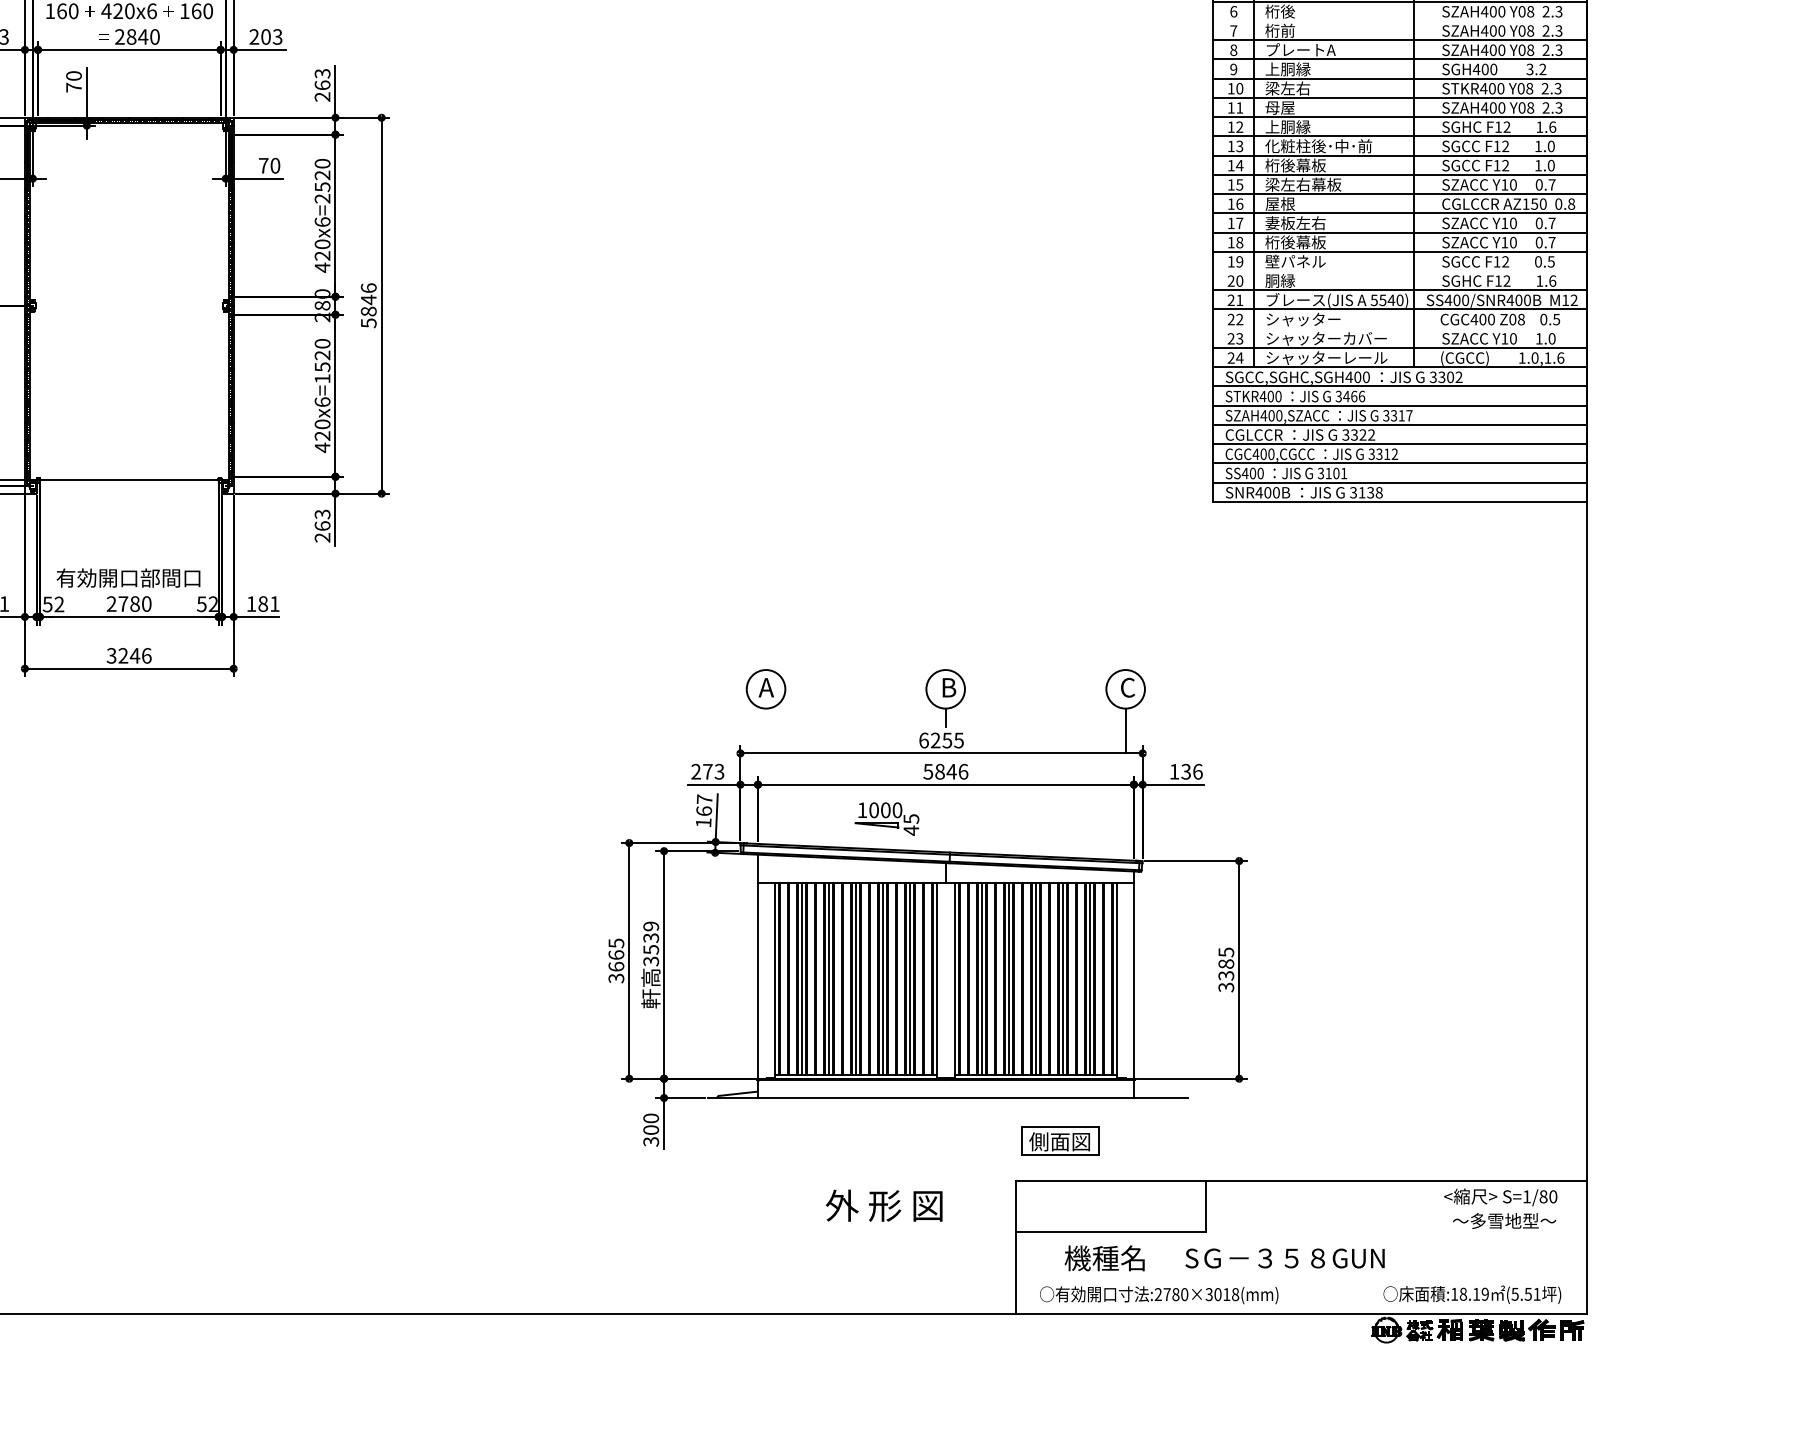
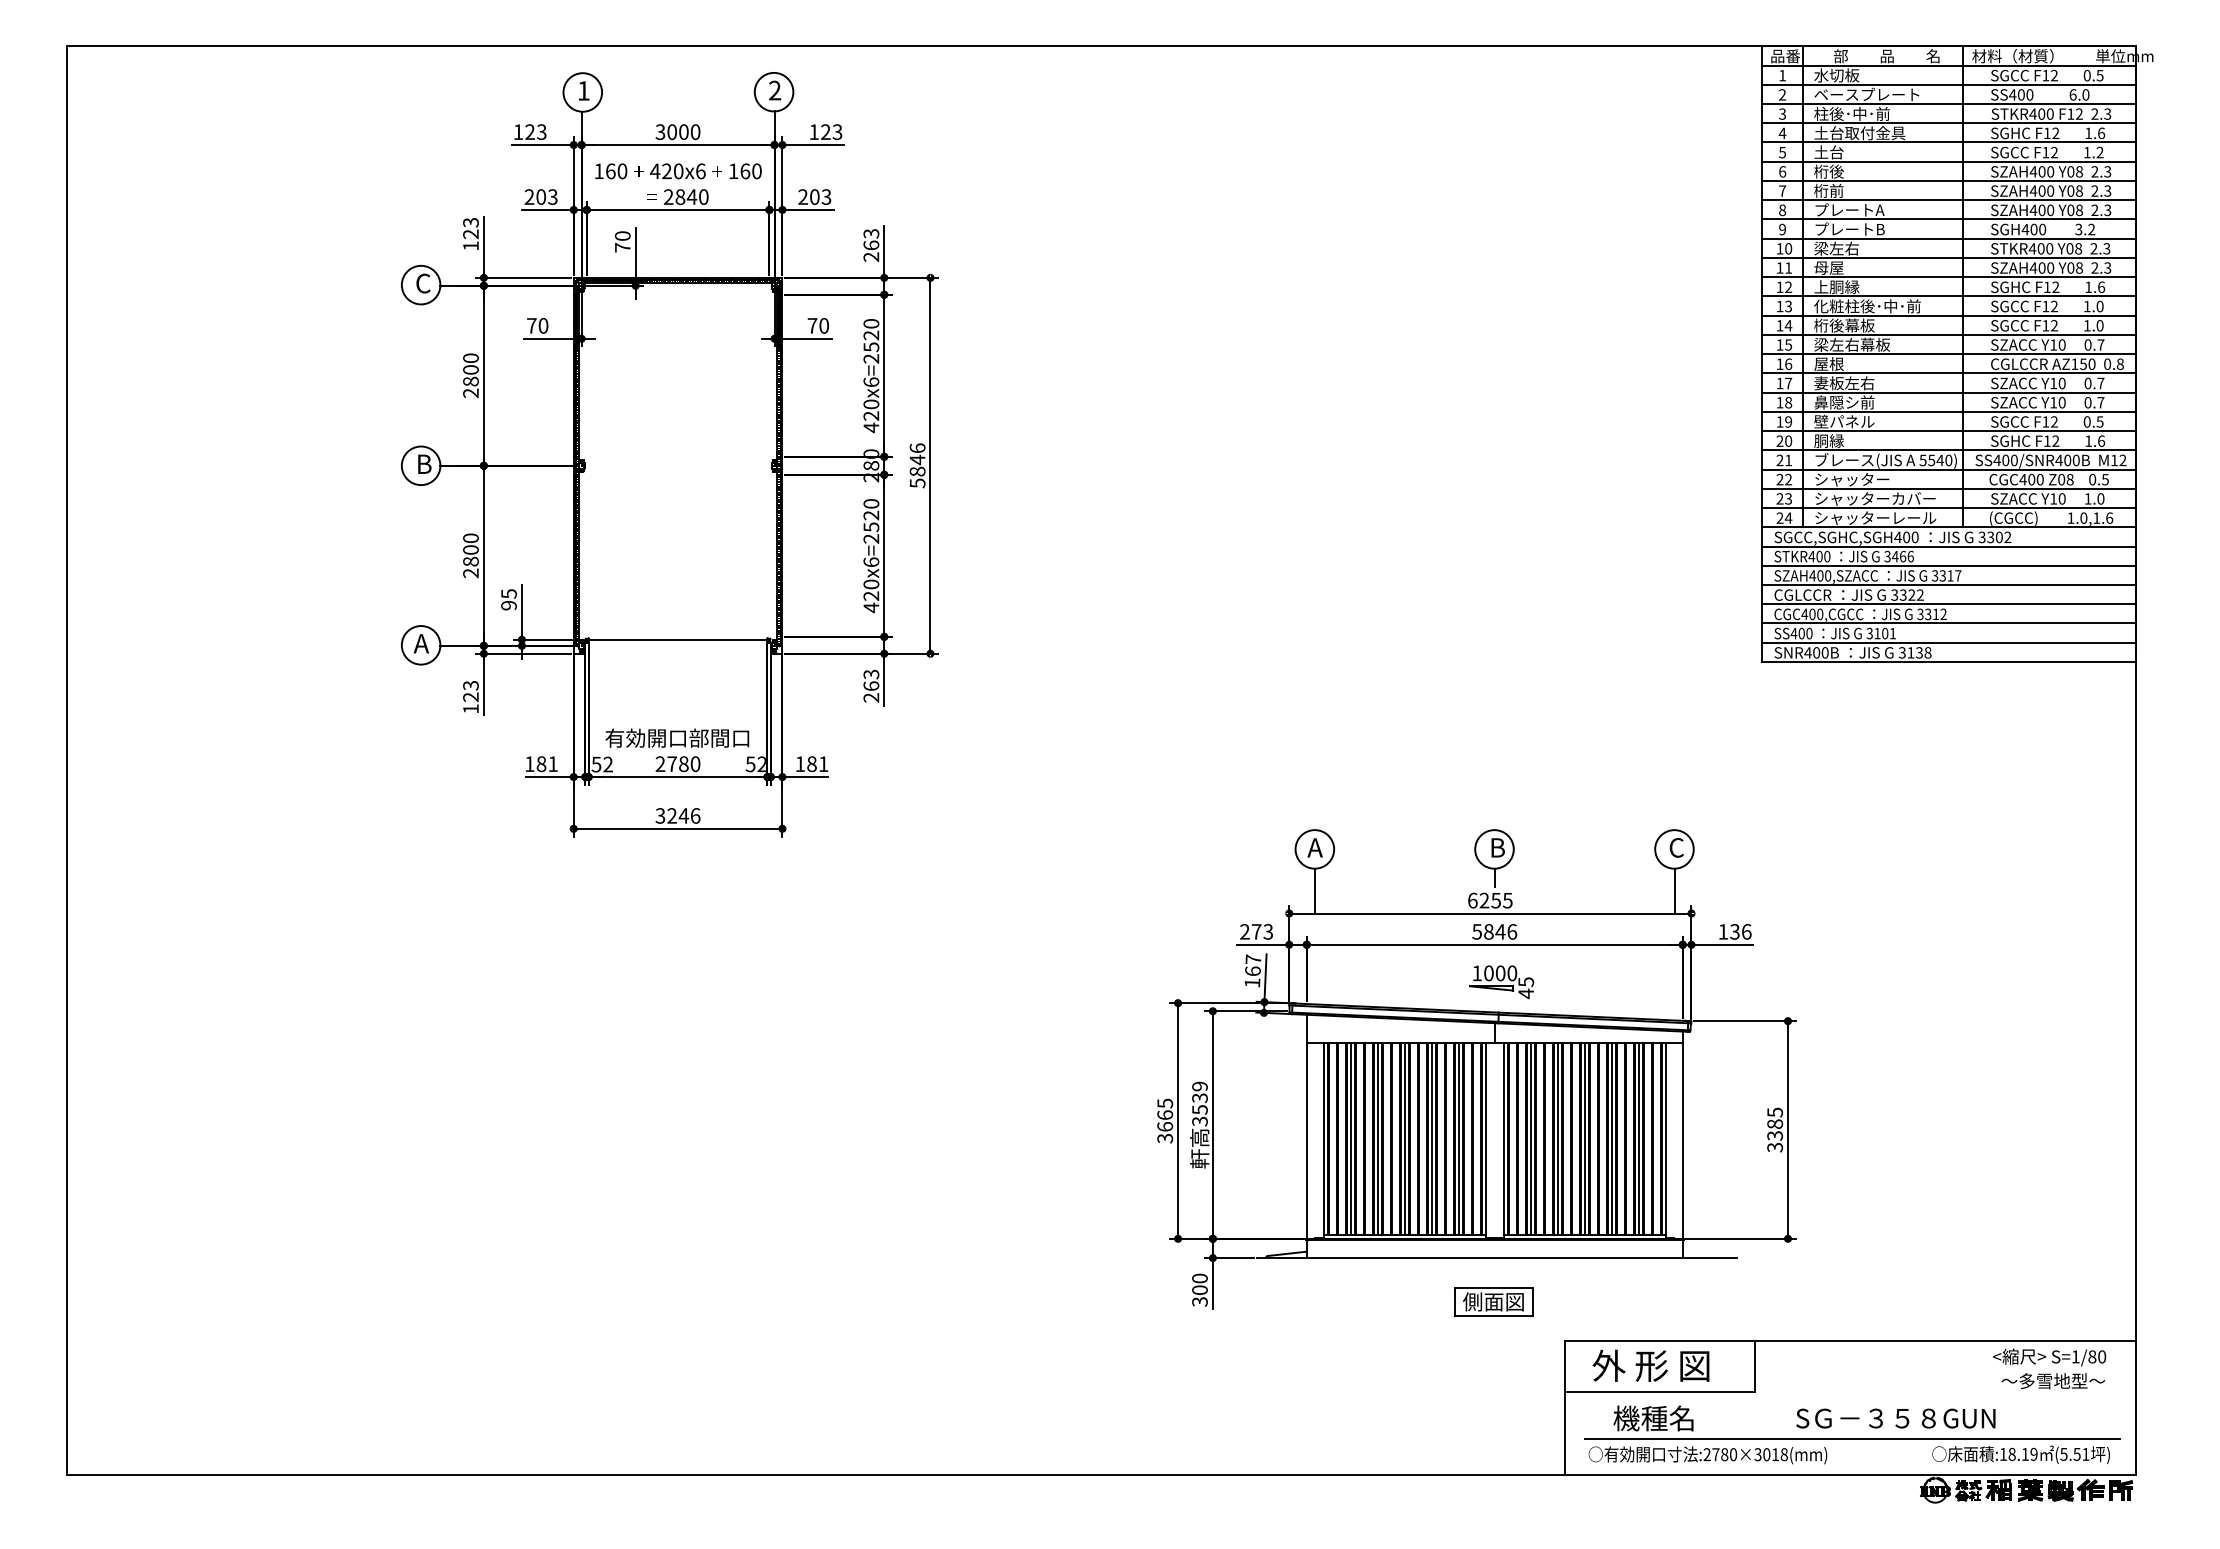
line: (1399, 20) -> (1948, 180), added
text: (1300, 69) -> (1849, 229), 上胴縁 -> プレートB
text: (1295, 242) -> (1844, 402), 桁後幕板 -> 鼻隠シ前
line: (1399, 271) -> (1948, 431), added
line: (1399, 328) -> (1948, 488), added
text: (322, 378) -> (871, 538), 420x6=1520 -> 420x6=2520
line: (765, 730) -> (1314, 890), added
part: (886, 819) -> (1501, 982), moved
part: (1059, 1141) -> (1493, 1301), moved
text: (883, 1205) -> (1650, 1365), moved
text: (1284, 1258) -> (1895, 1418), moved
line: (1303, 1279) -> (1852, 1439), added

